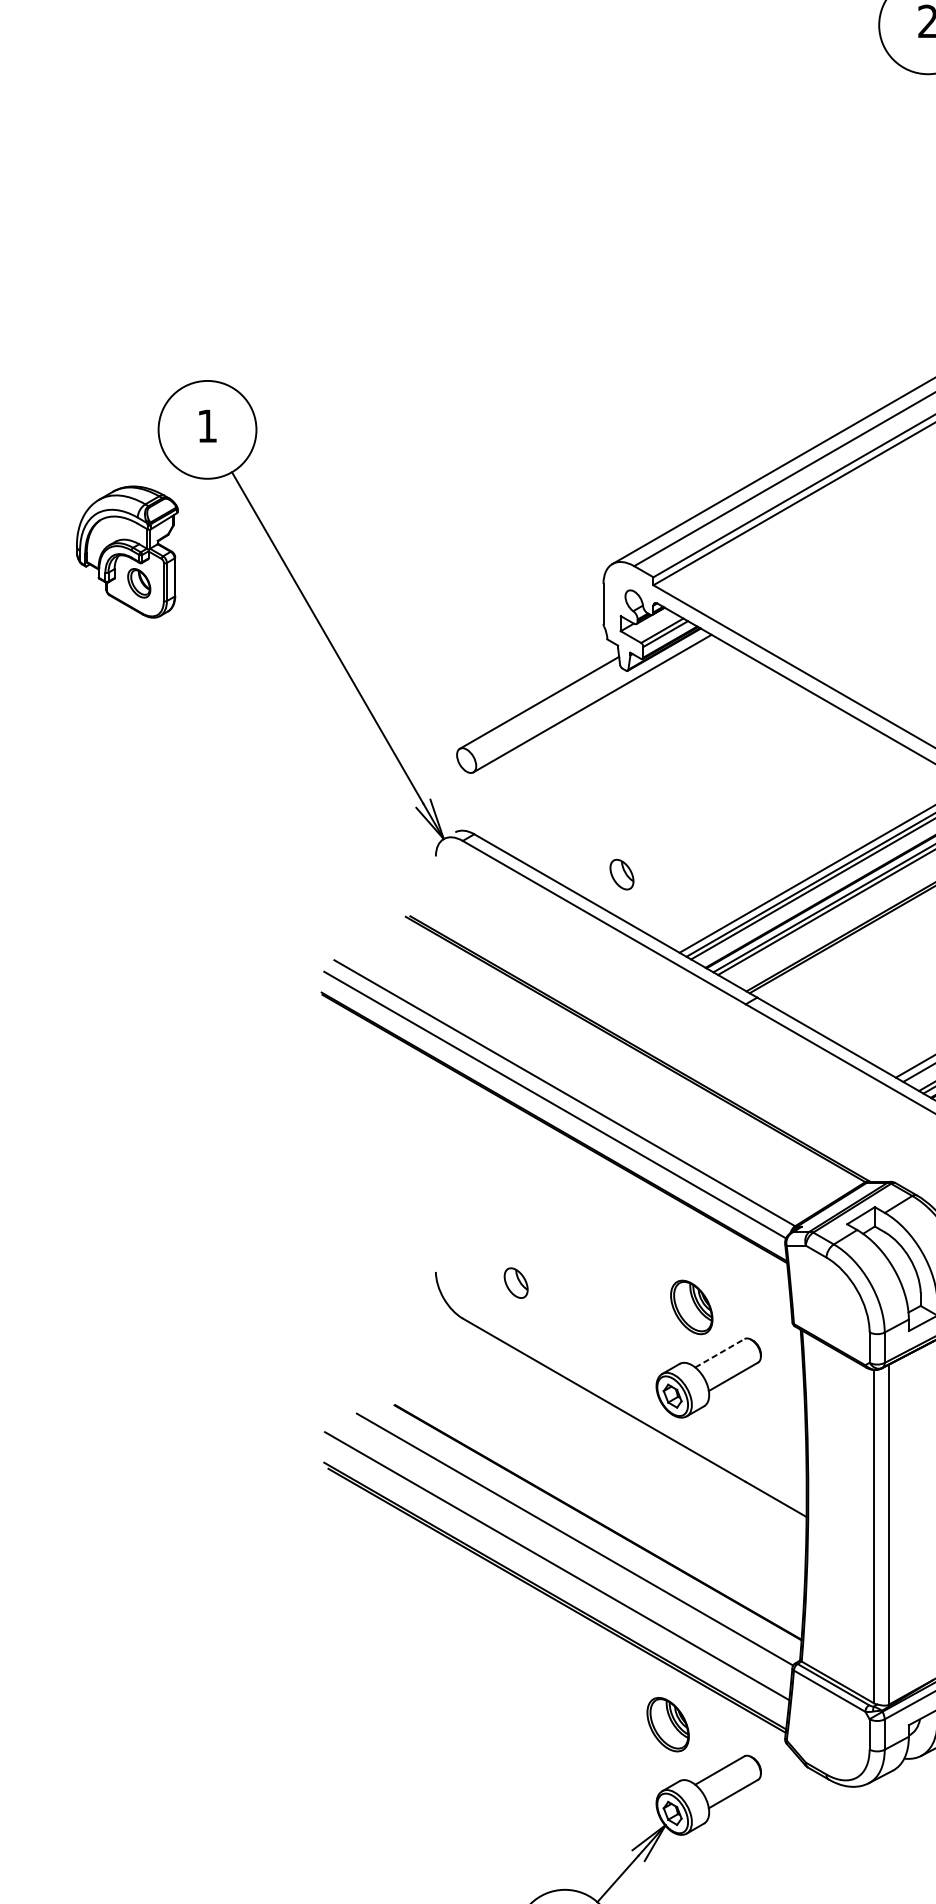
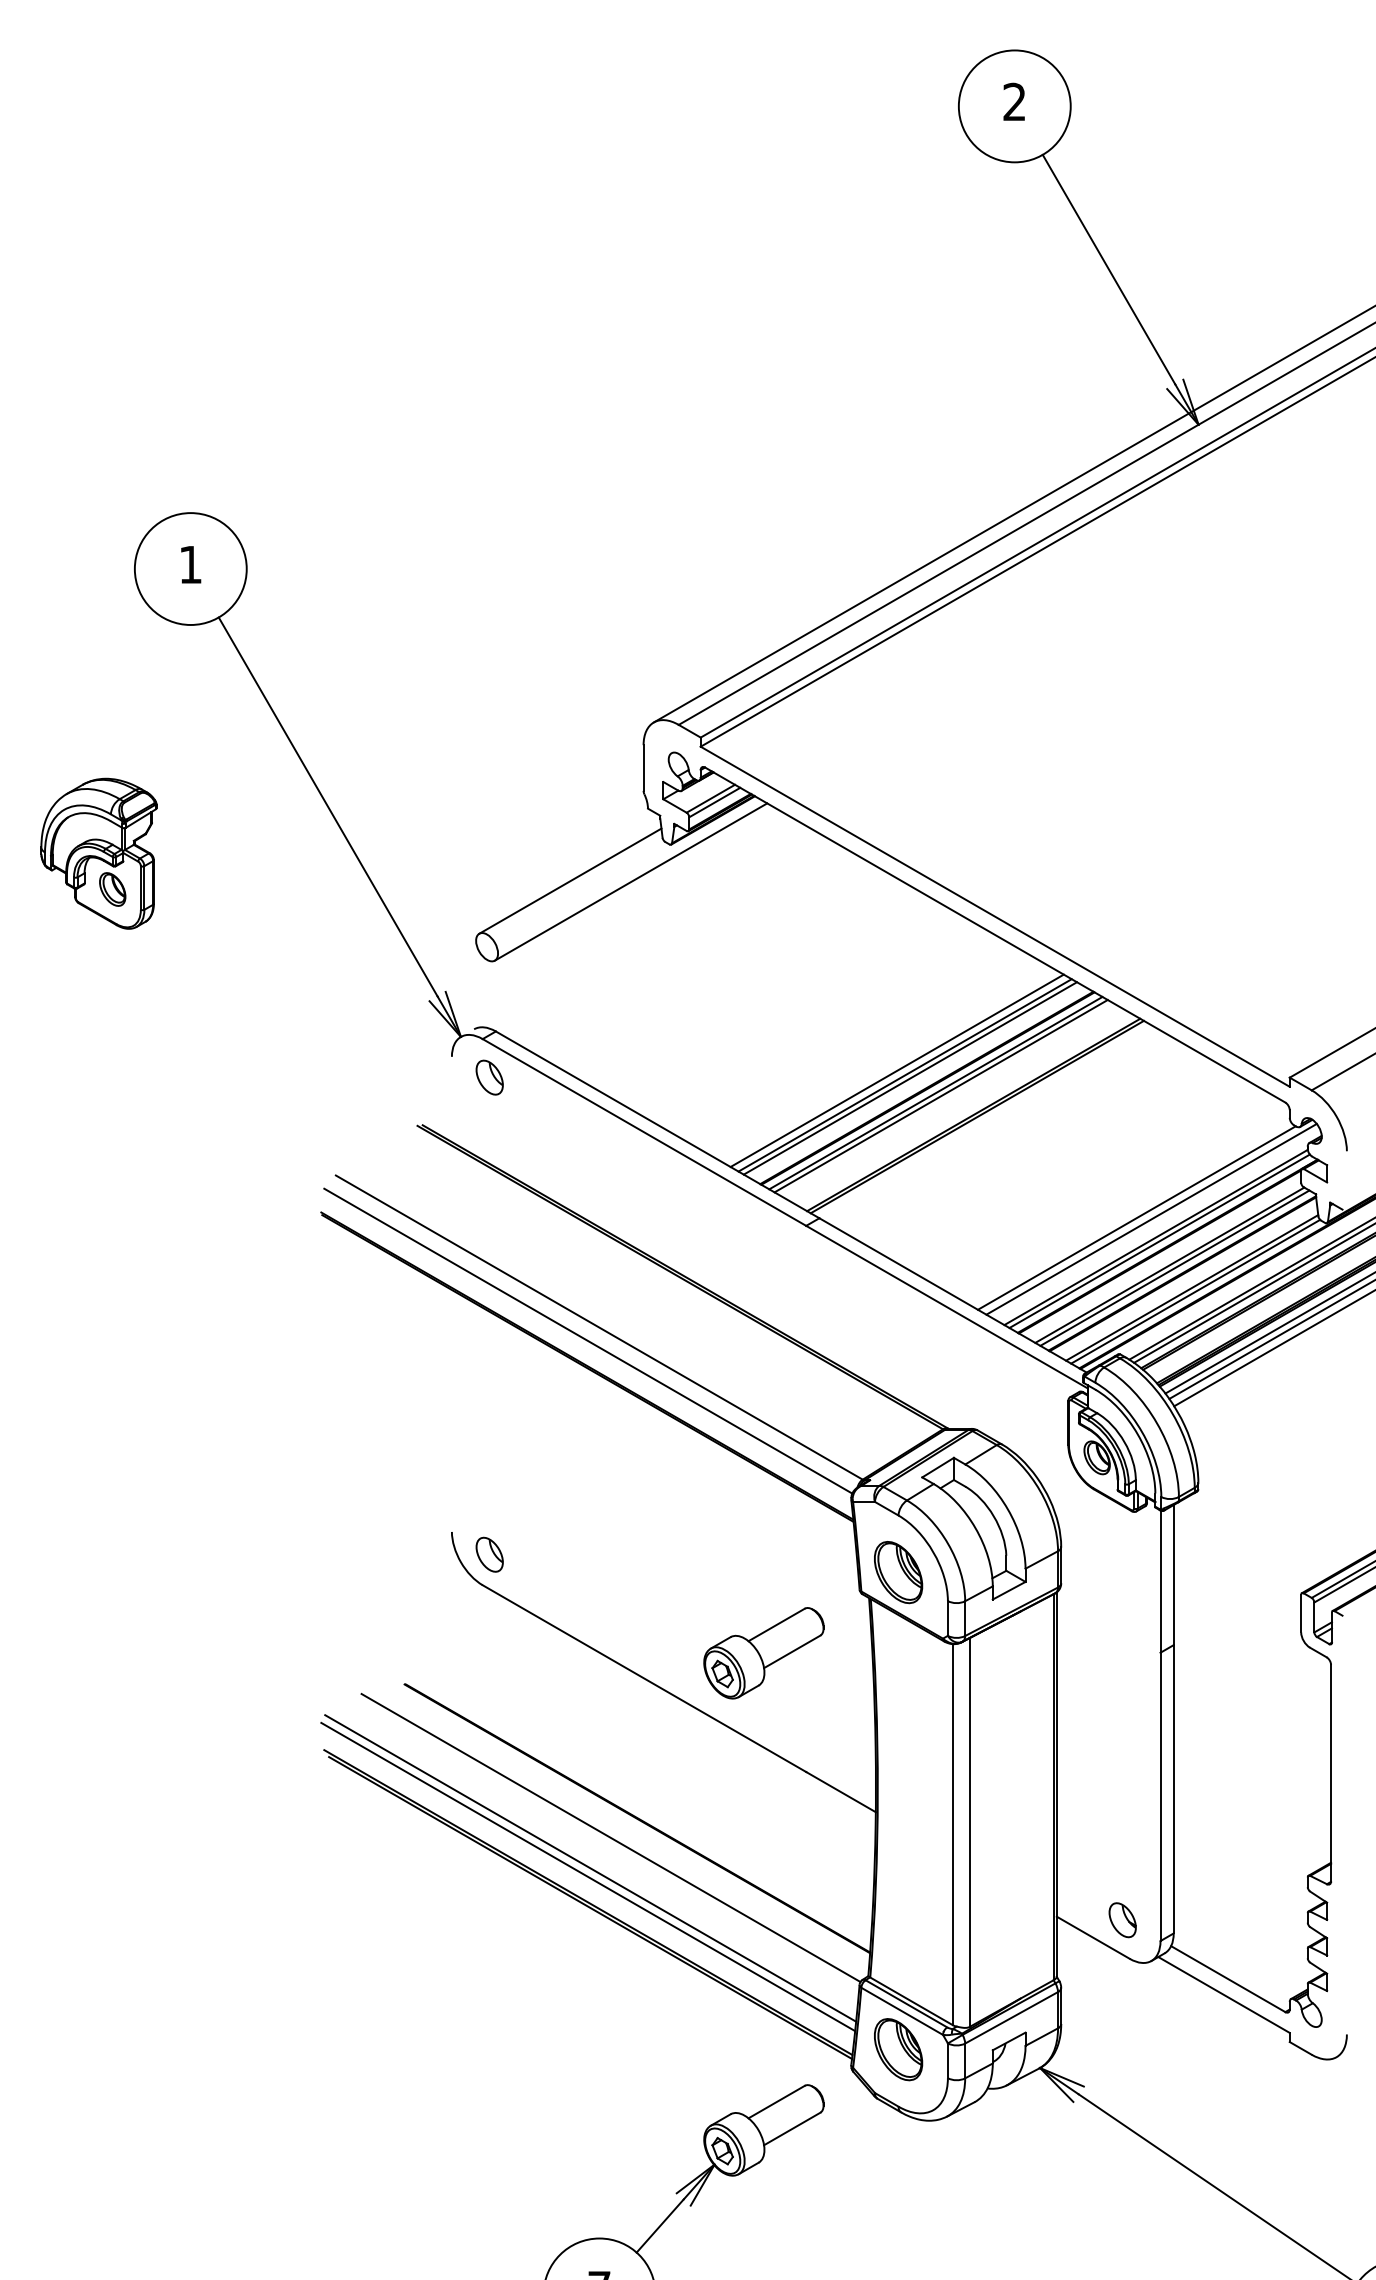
part: (126, 551) -> (98, 853), moved
part: (621, 874) -> (489, 1077), moved
part: (515, 1282) -> (489, 1554), moved
part: (691, 1307) -> (898, 1572), moved
line: (720, 1352) -> (777, 1624), dashed -> solid
line: (555, 1573) -> (588, 1876), added
part: (668, 1724) -> (898, 2049), moved

